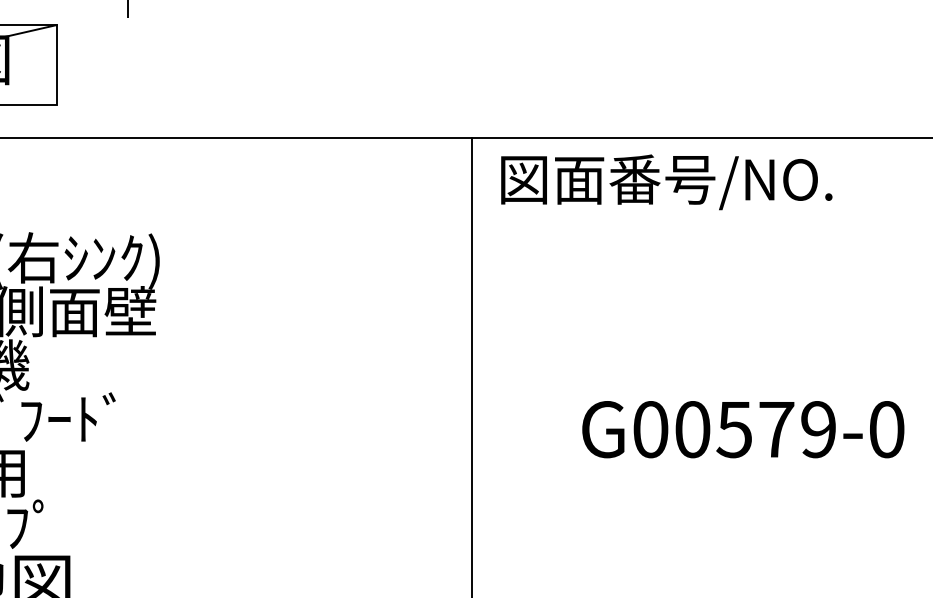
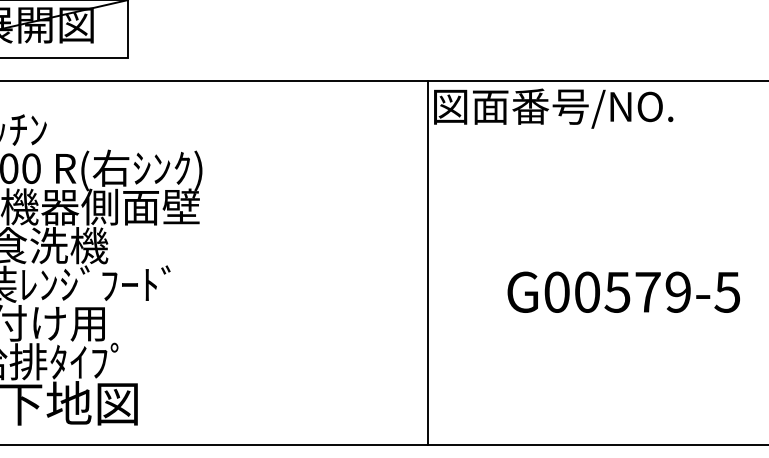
text: (666, 182) -> (553, 108), moved
text: (886, 428) -> (727, 291), G00579-0 -> G00579-5

